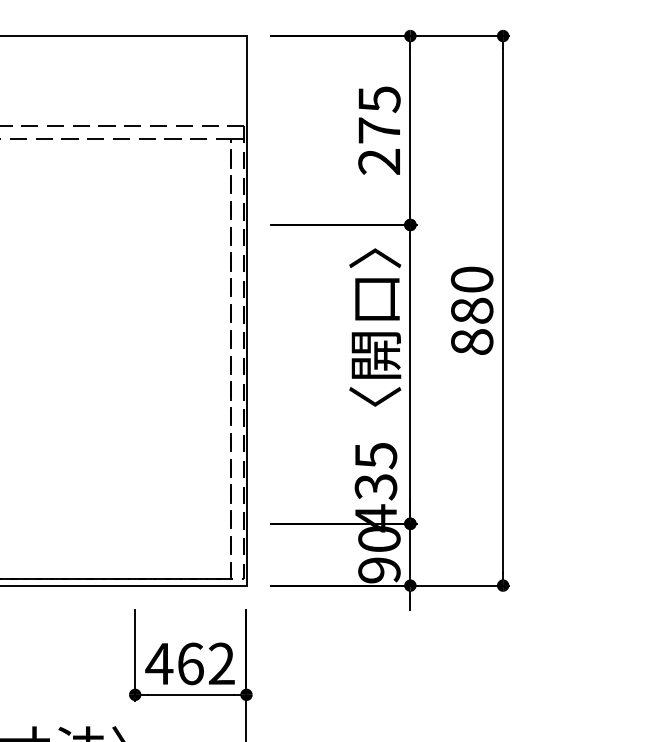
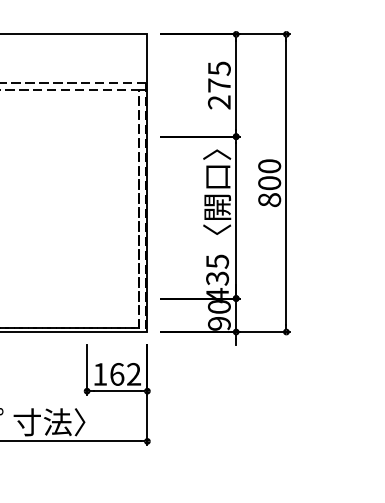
text: (471, 311) -> (269, 183), 880 -> 800
text: (158, 664) -> (99, 374), 462 -> 162

